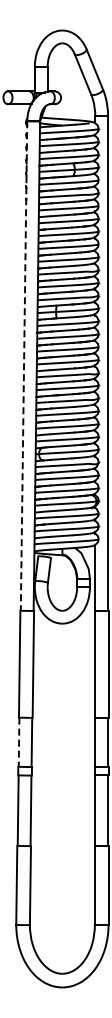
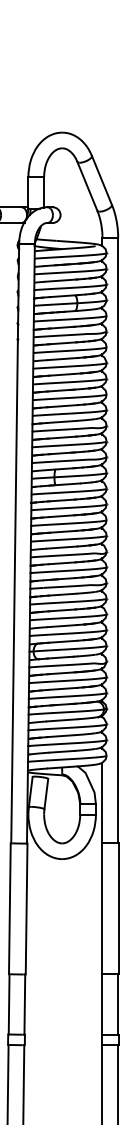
line: (24, 366) -> (15, 544), dashed -> solid
line: (19, 742) -> (9, 1004), dashed -> solid

